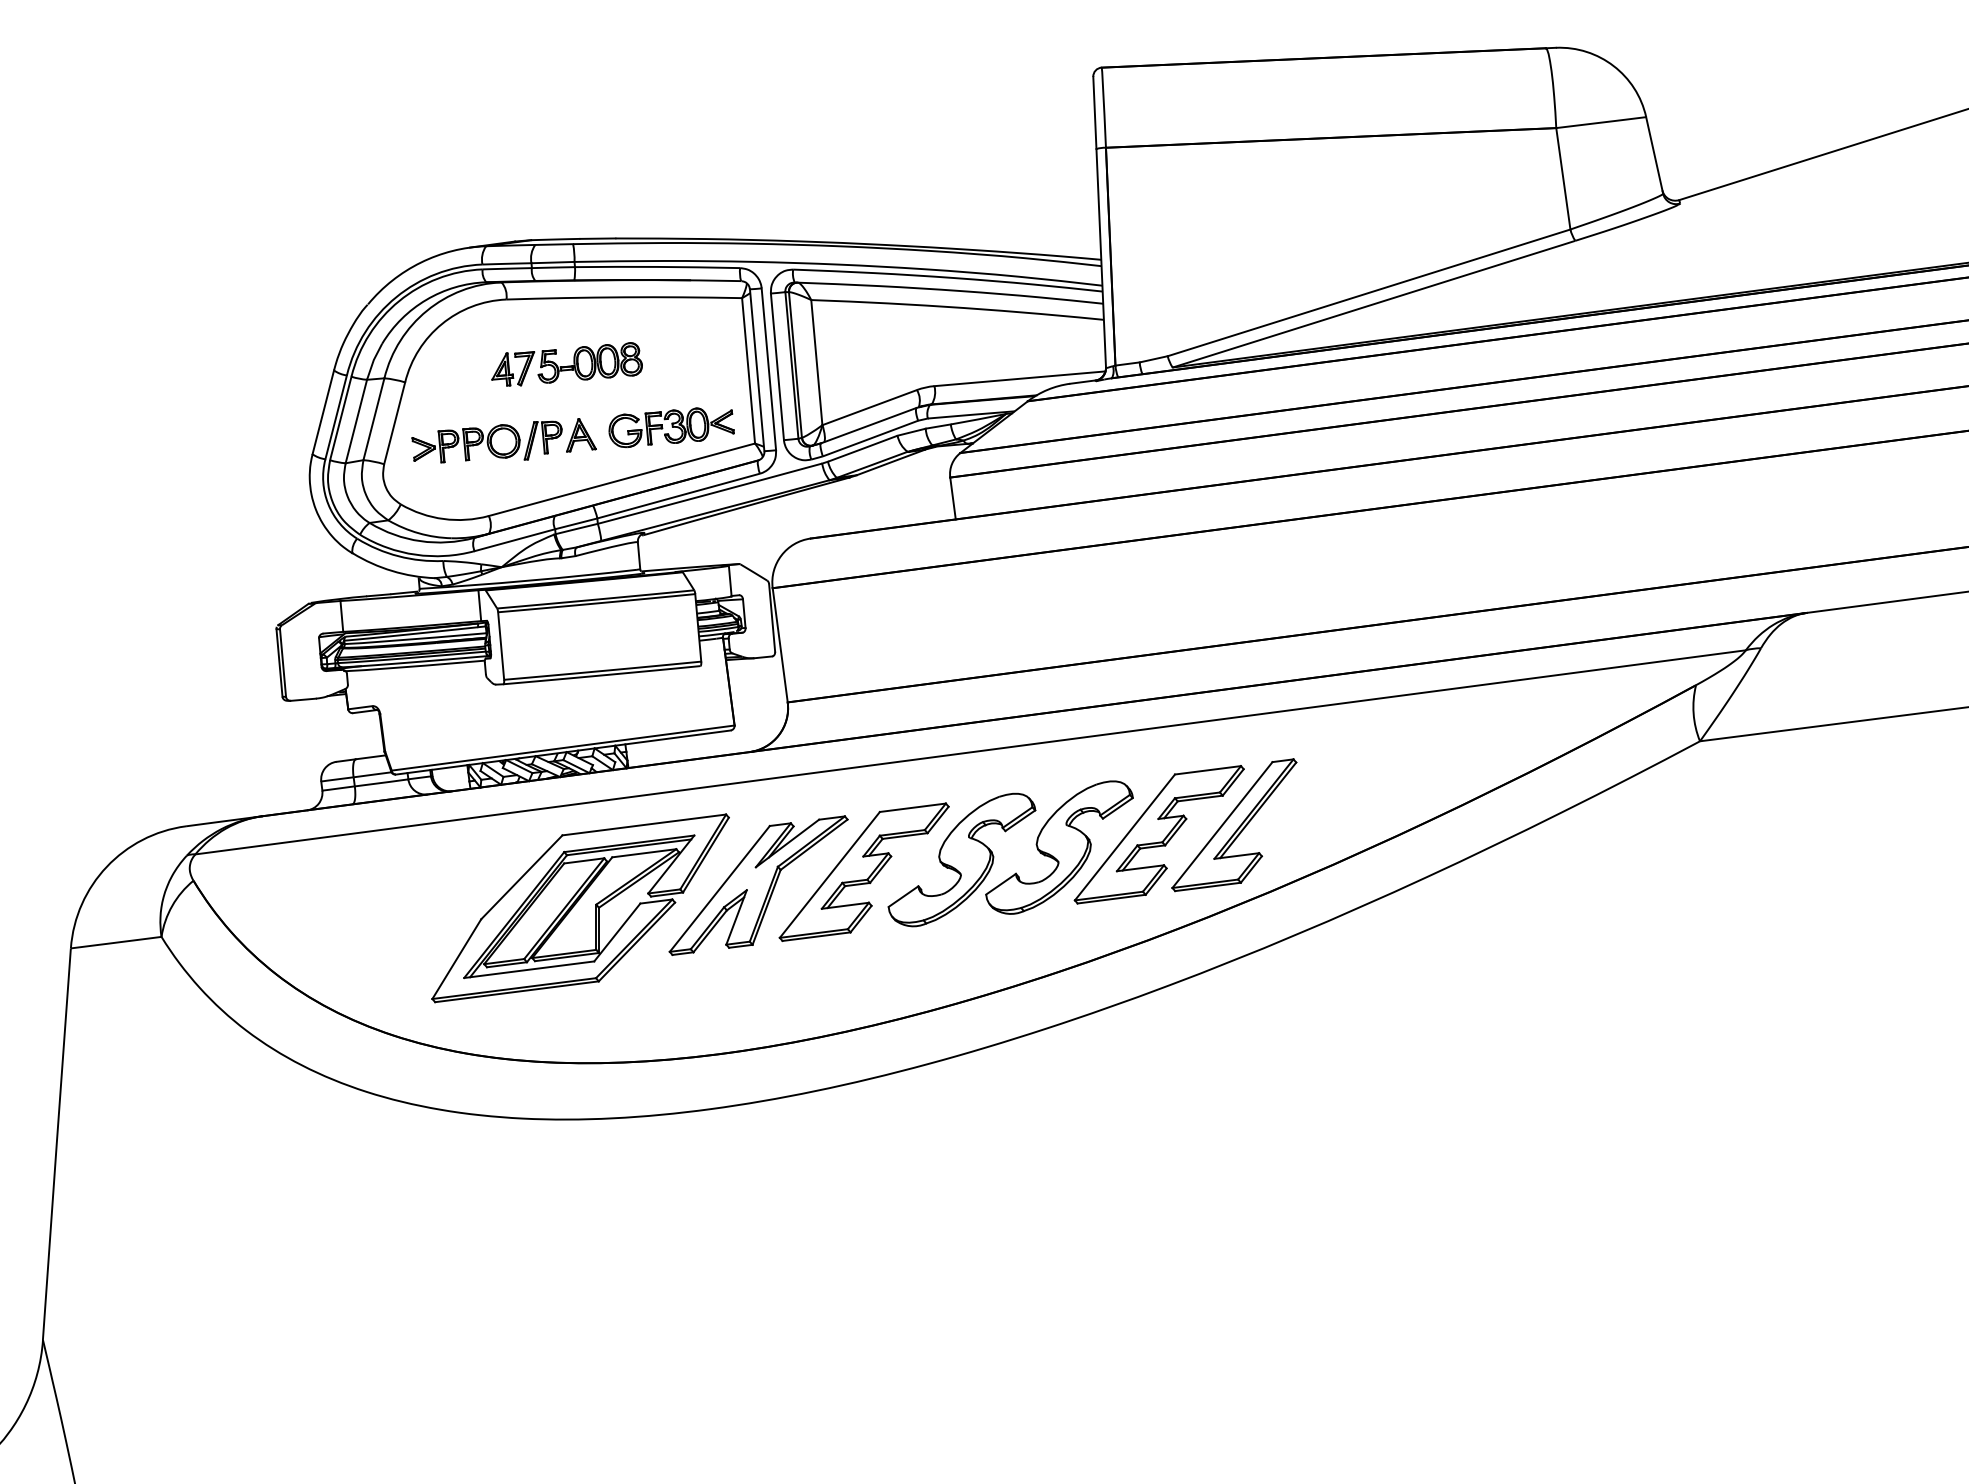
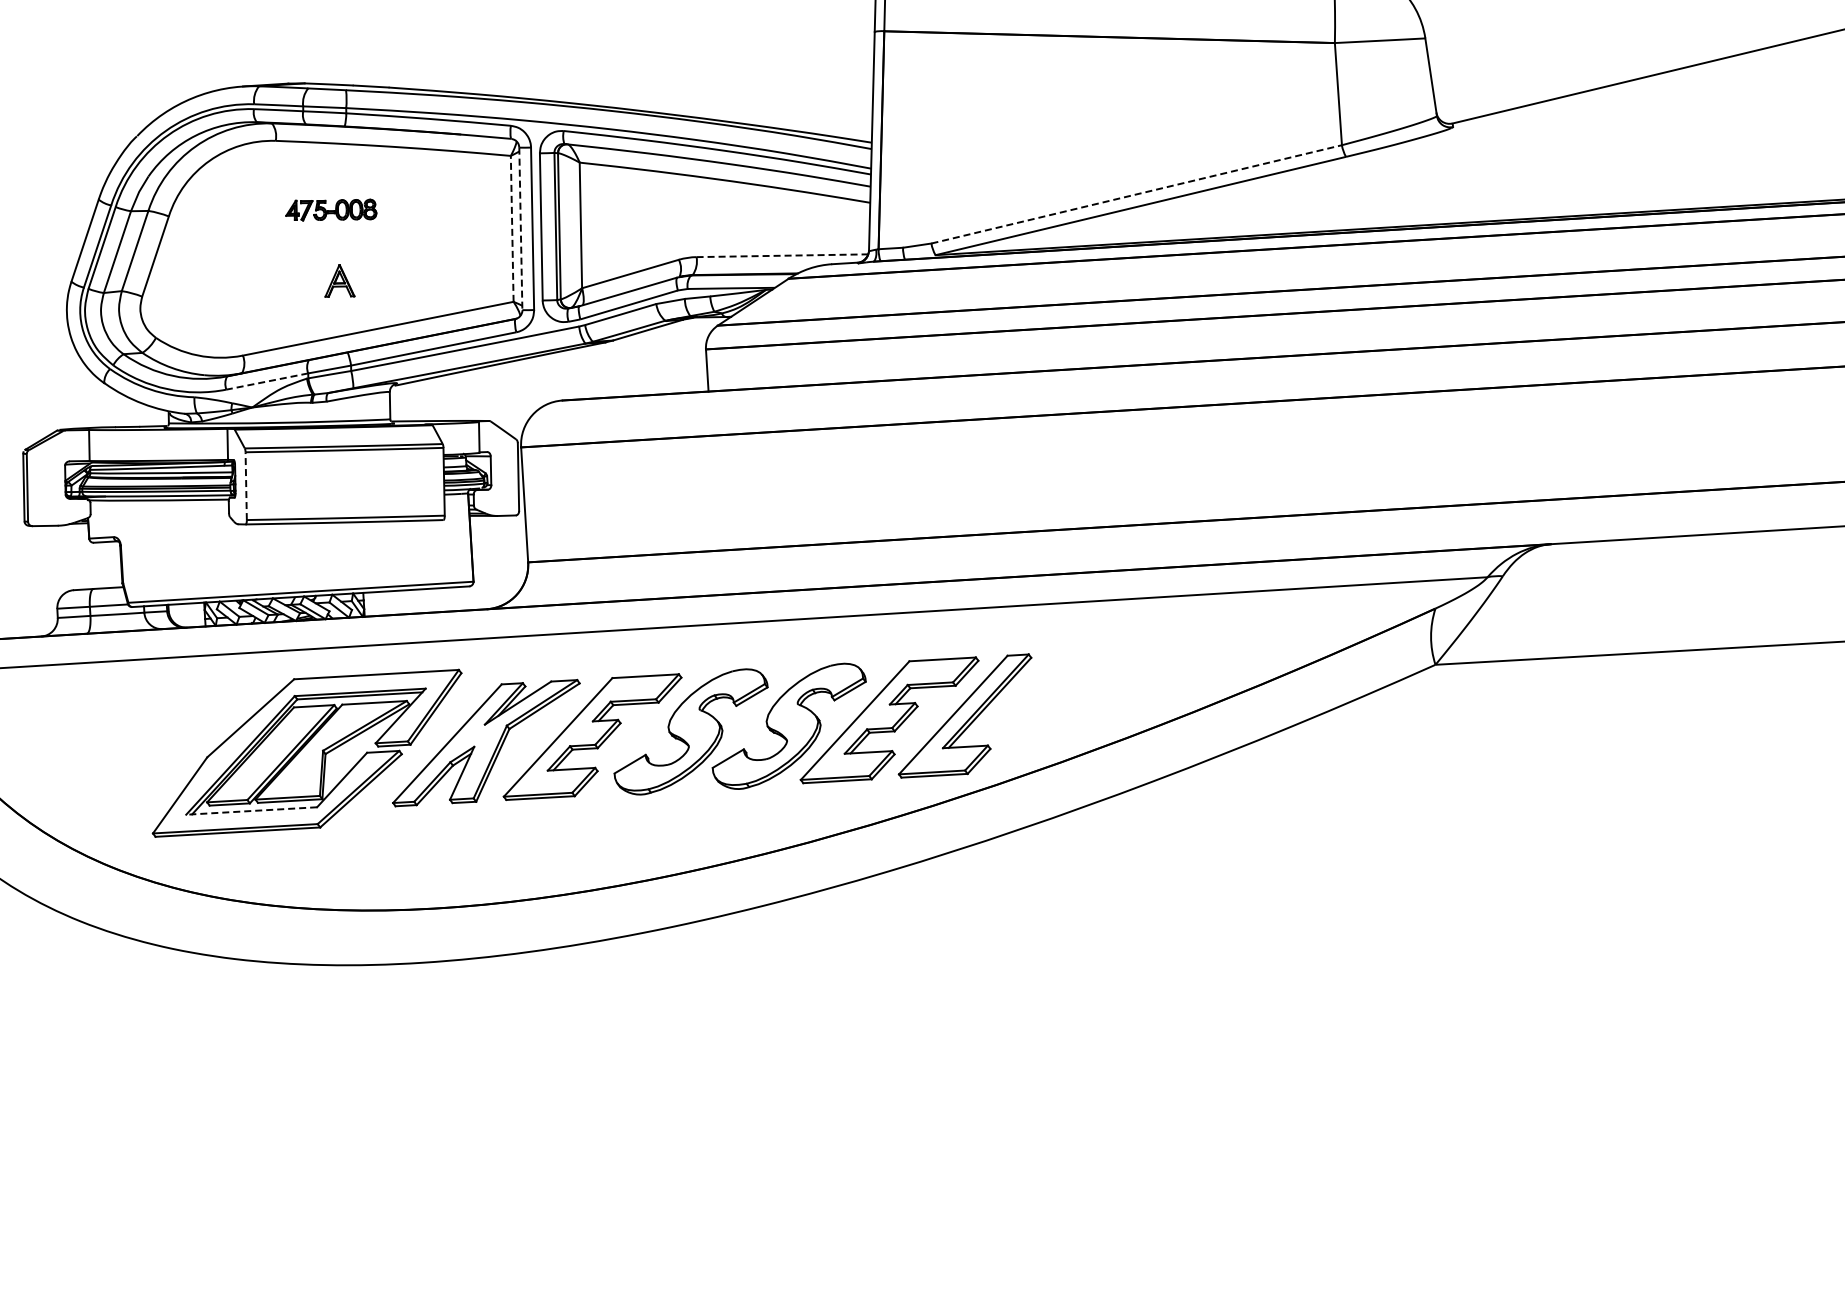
line: (1369, 292) -> (1137, 194), solid -> dashed
part: (566, 364) -> (331, 209), size x0.6
line: (748, 370) -> (512, 228), solid -> dashed
line: (757, 370) -> (521, 229), solid -> dashed
line: (1019, 378) -> (781, 255), solid -> dashed
part: (671, 427) -> (431, 280), removed
part: (486, 441) -> (245, 281), removed
line: (514, 540) -> (266, 381), solid -> dashed
line: (501, 646) -> (246, 486), solid -> dashed
line: (529, 969) -> (251, 810), solid -> dashed

